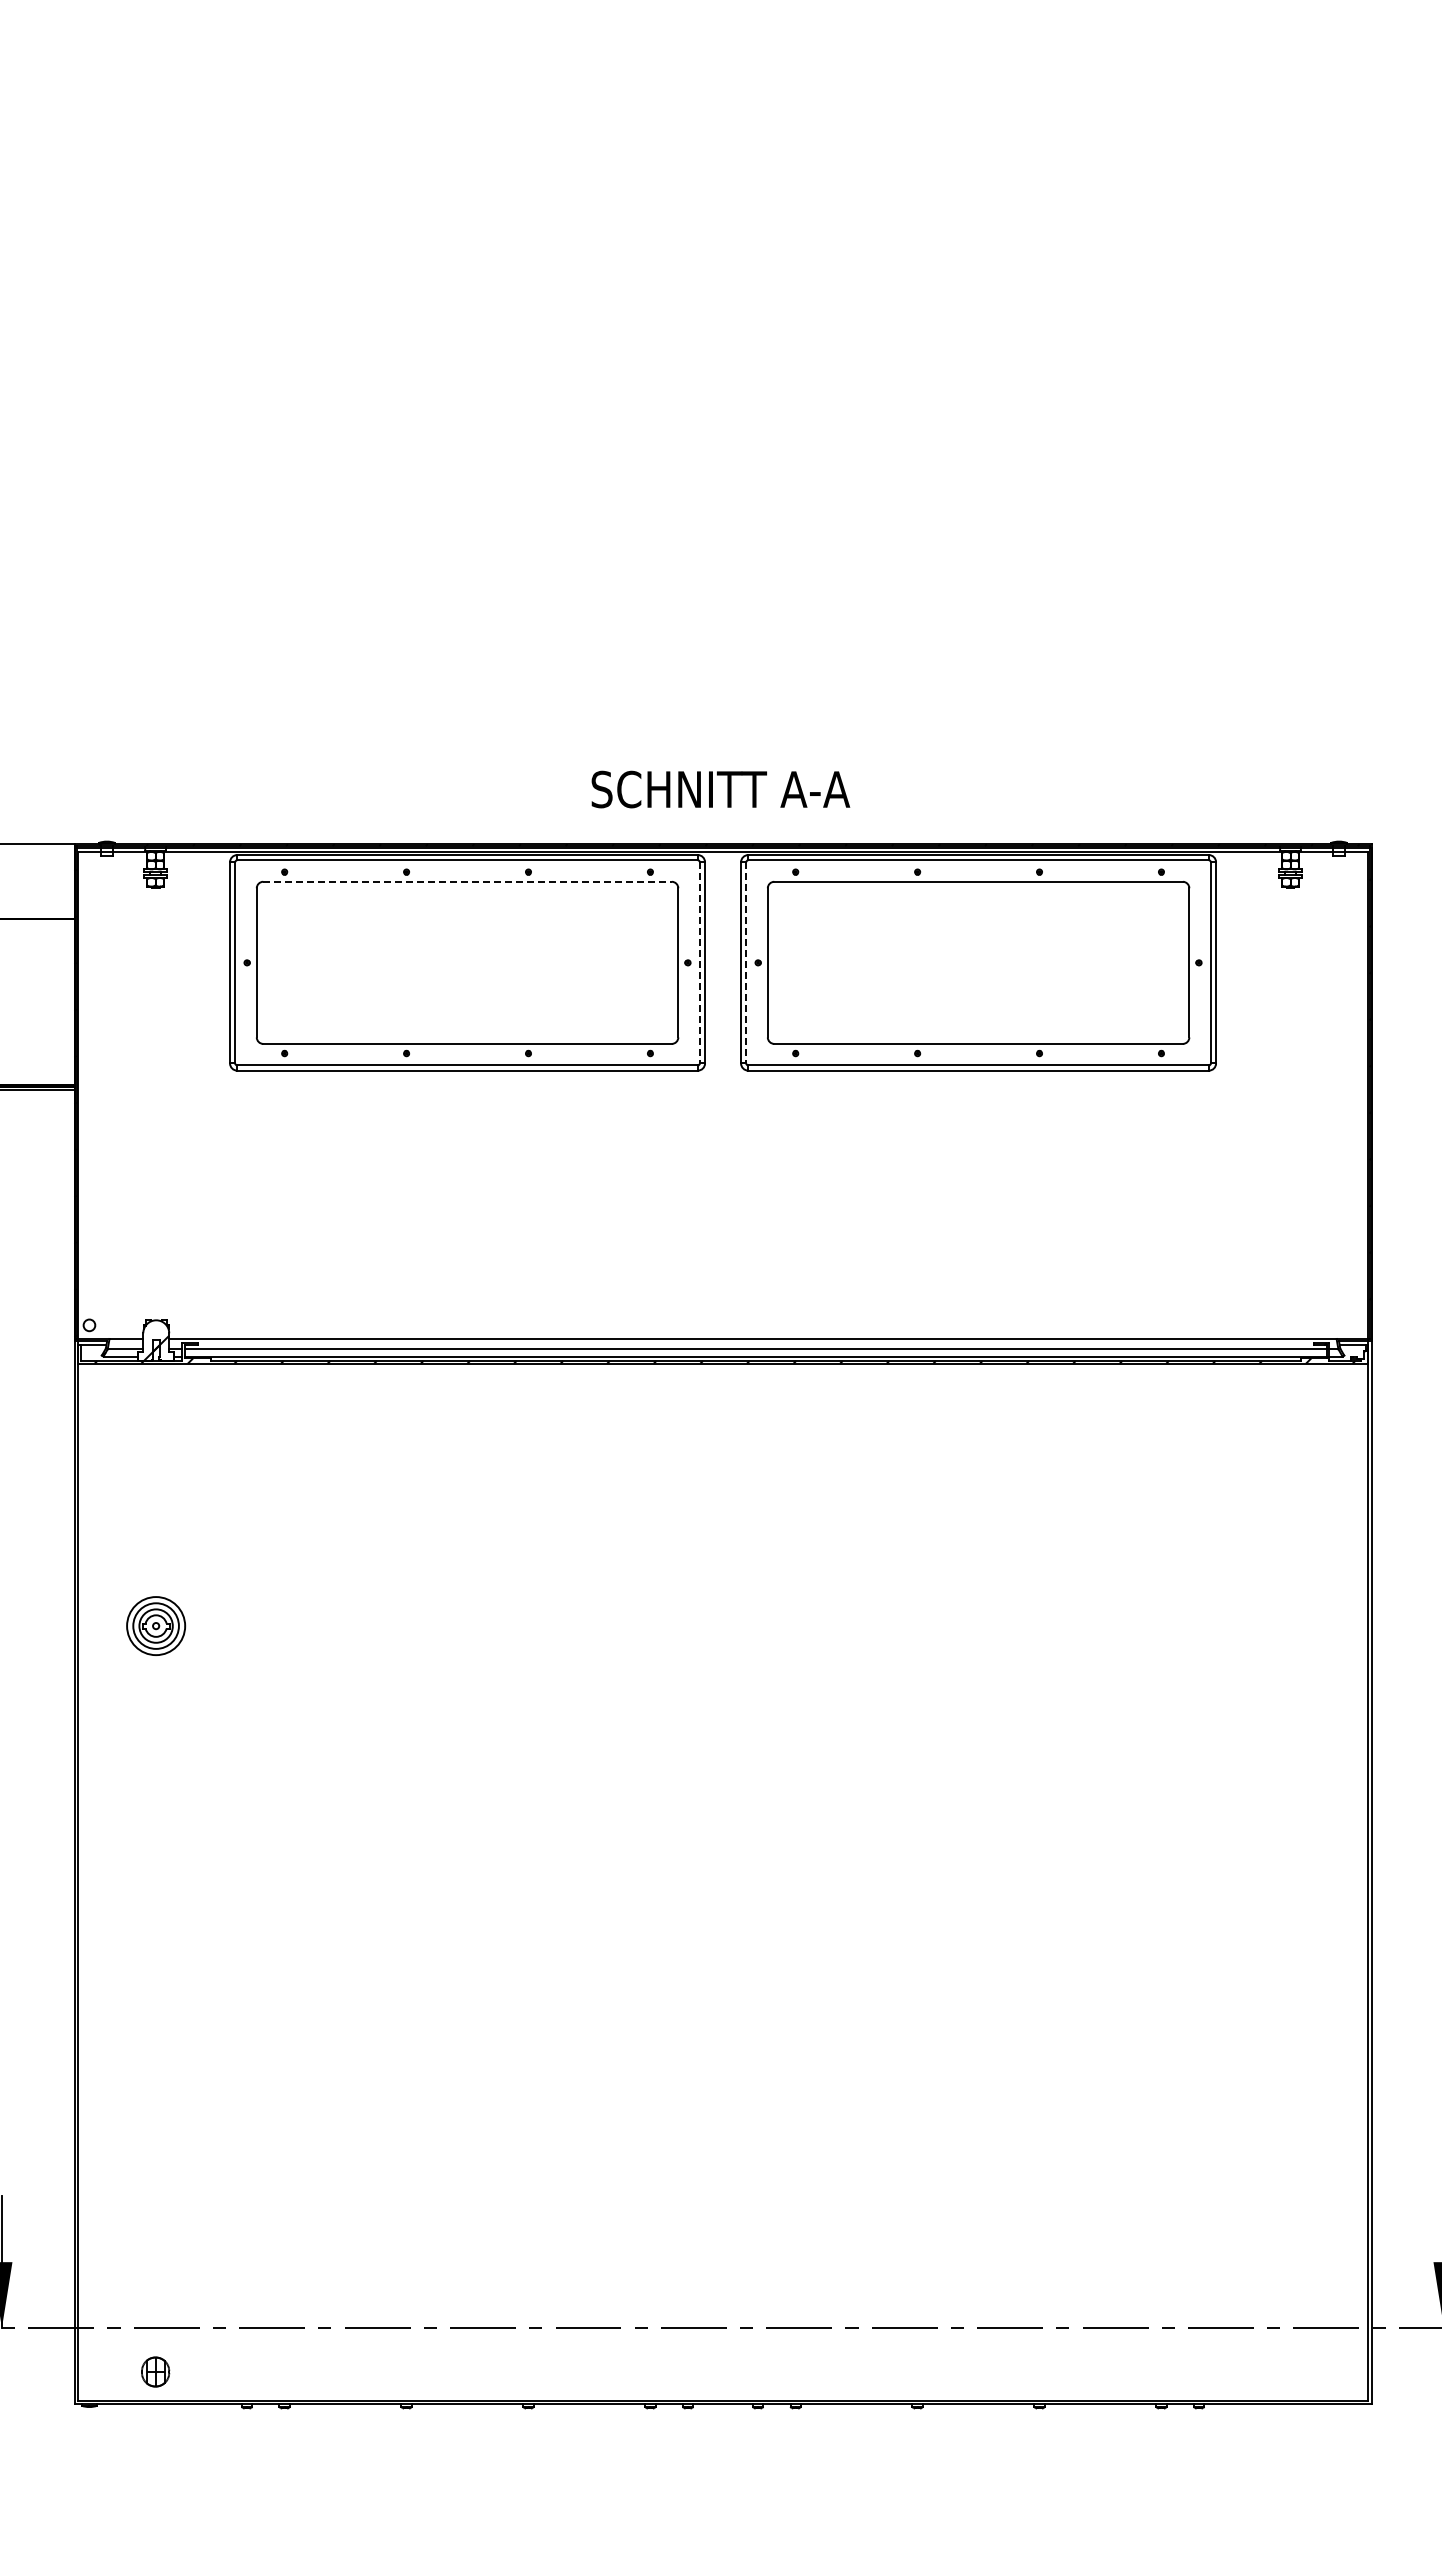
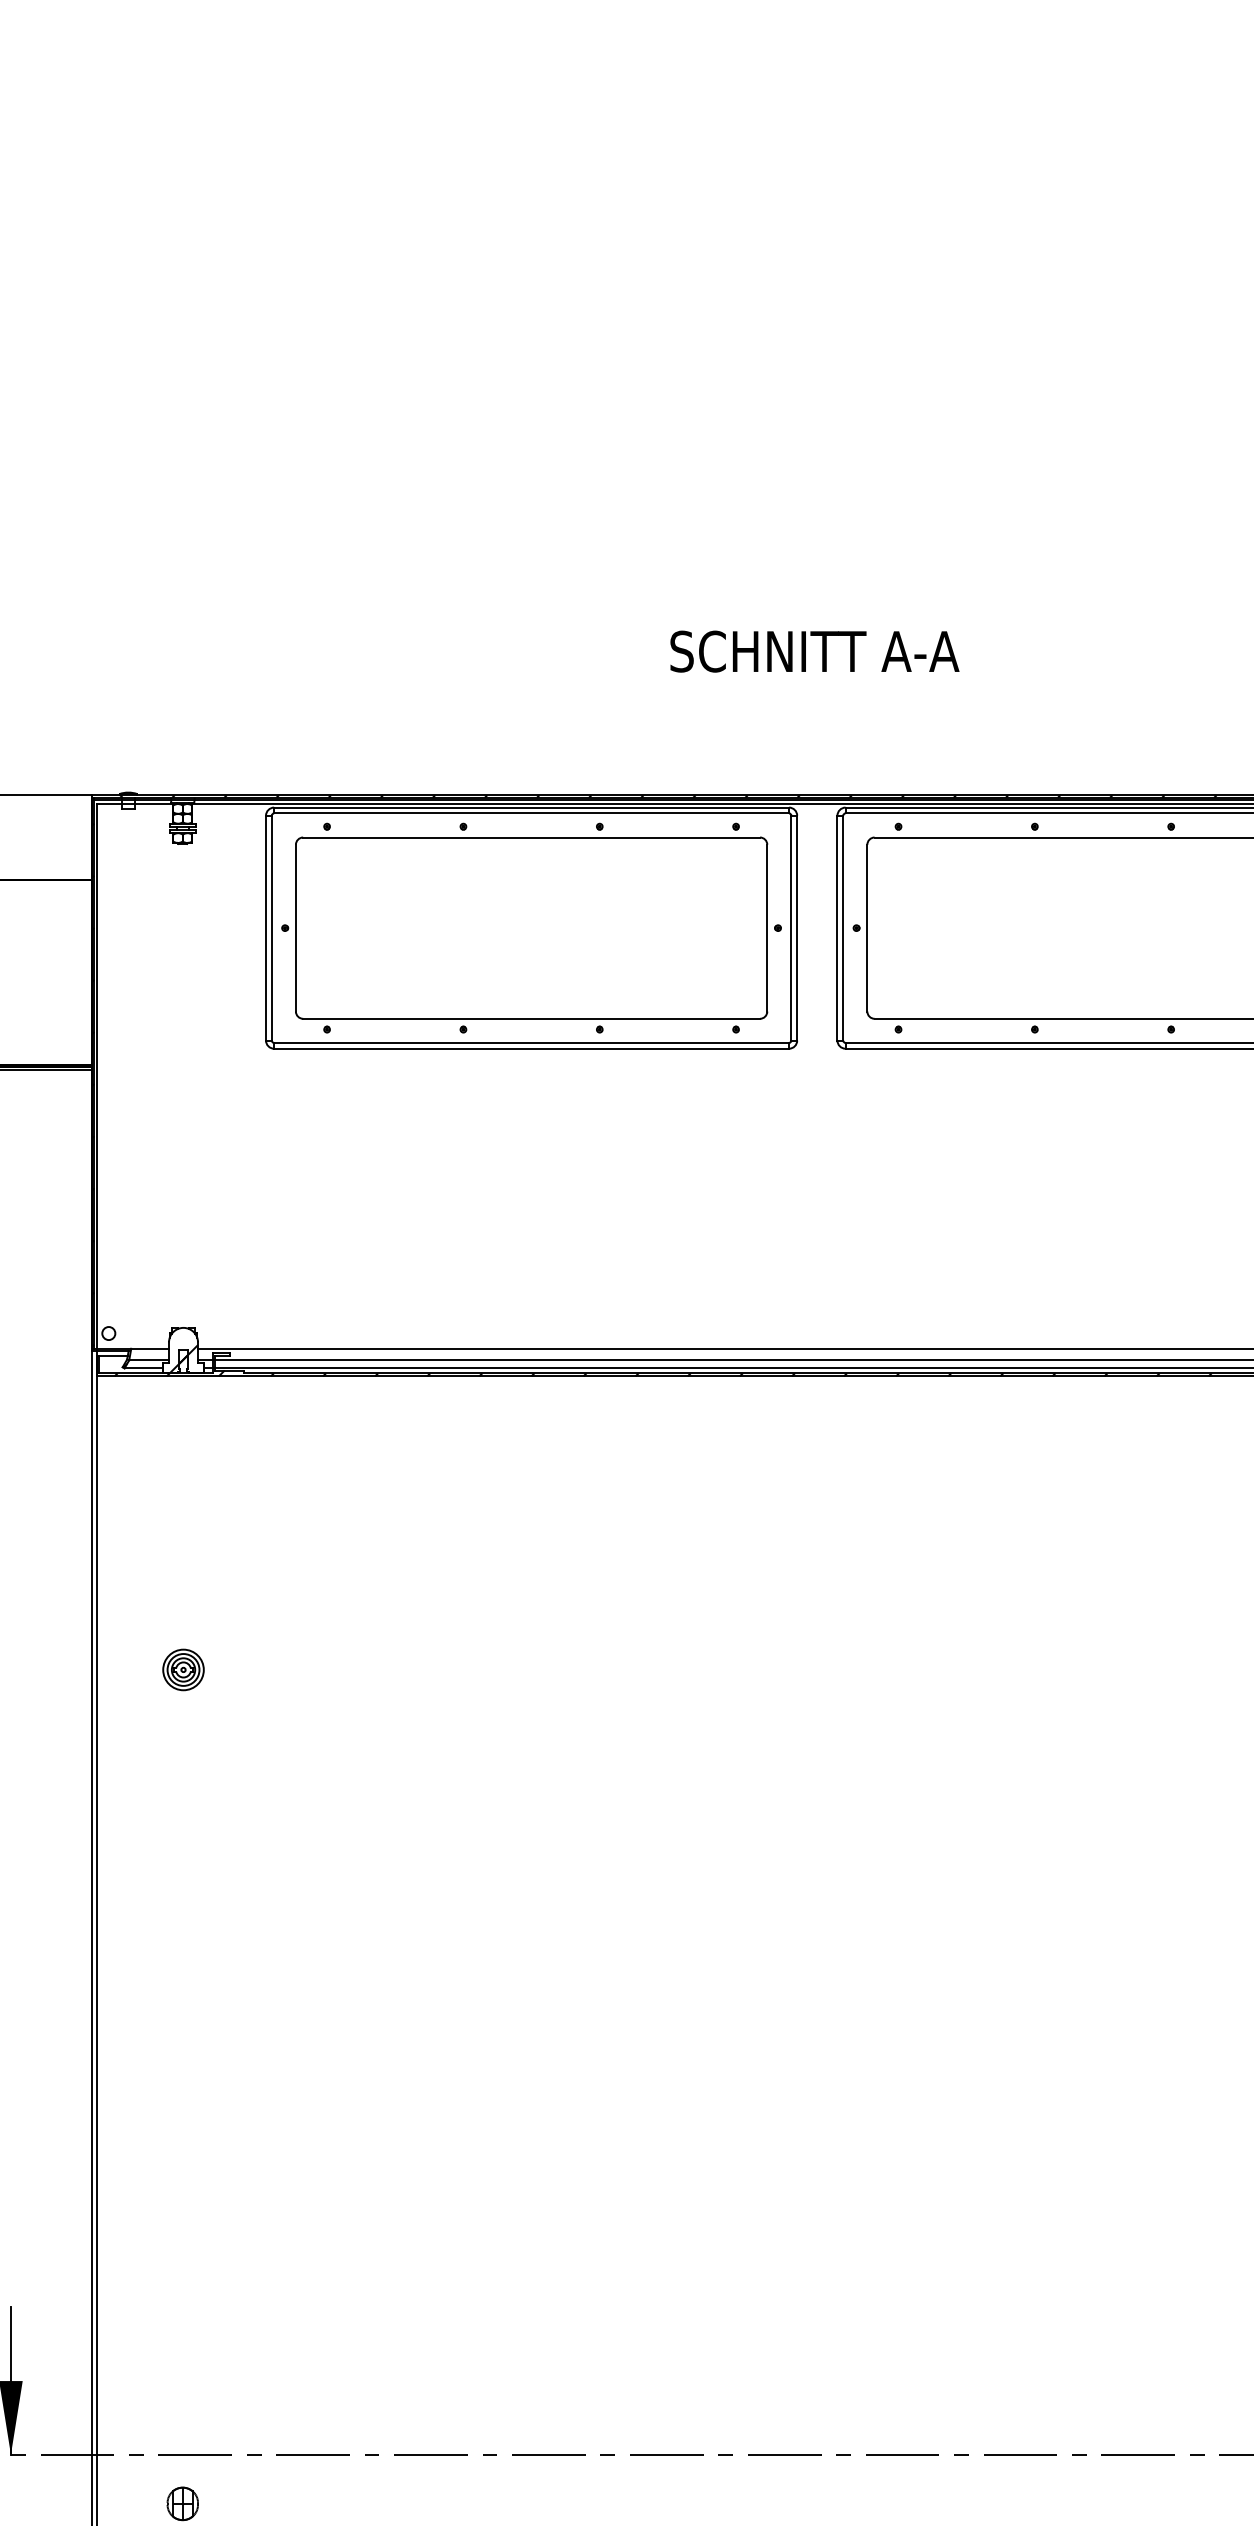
text: (720, 789) -> (814, 651), moved
line: (468, 881) -> (532, 837), dashed -> solid
line: (699, 962) -> (790, 927), dashed -> solid
line: (746, 962) -> (843, 927), dashed -> solid
part: (156, 1626) -> (183, 1670), size x0.62

